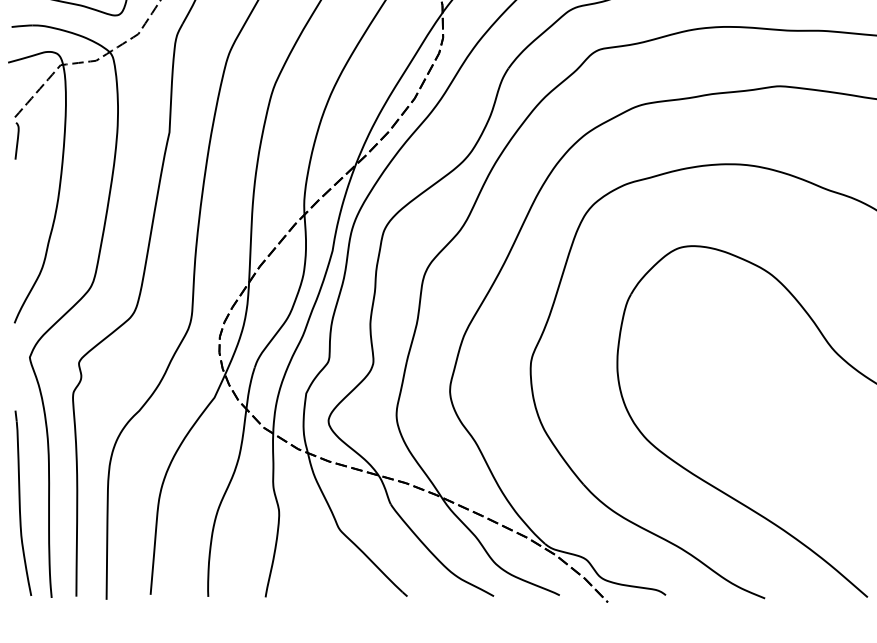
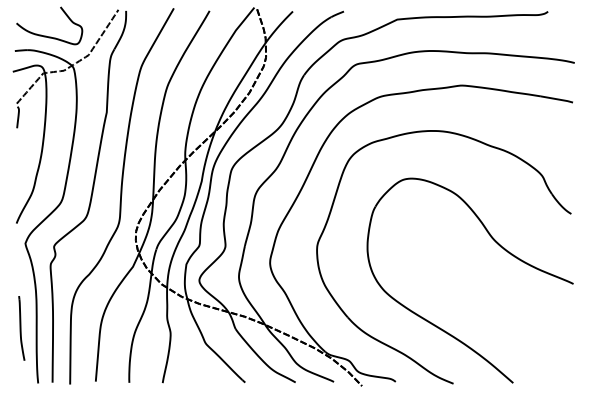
part: (23, 503) -> (21, 328), size x0.6

